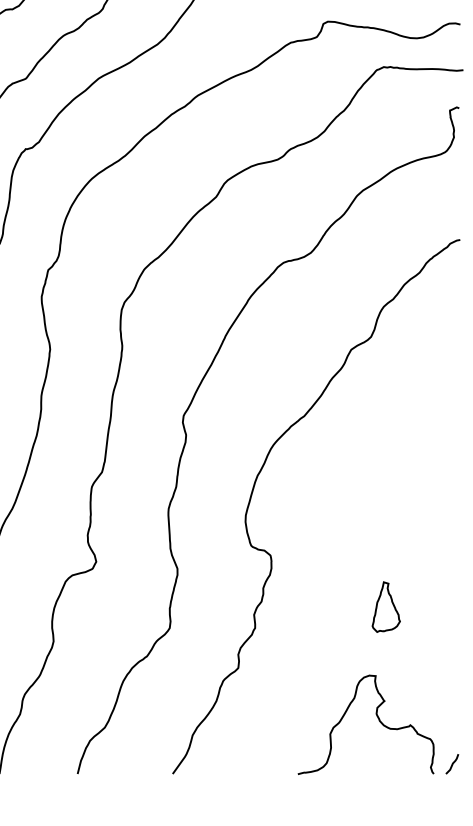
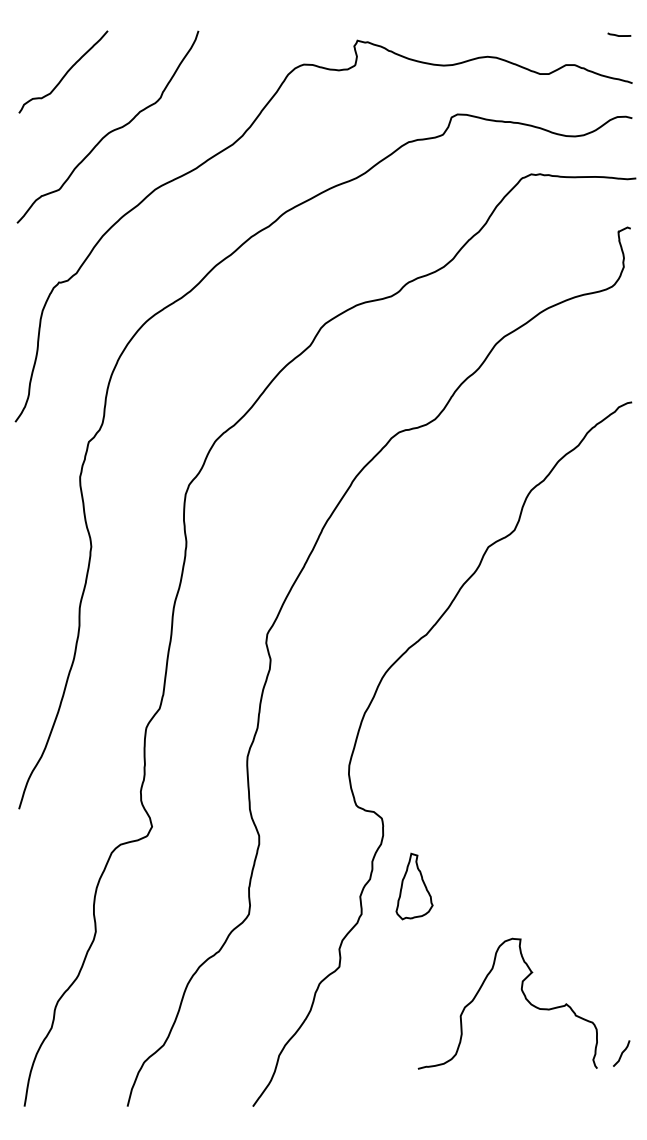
part: (386, 607) -> (414, 886), moved
curve: (377, 718) -> (523, 995), moved
curve: (452, 764) -> (621, 1053), moved

